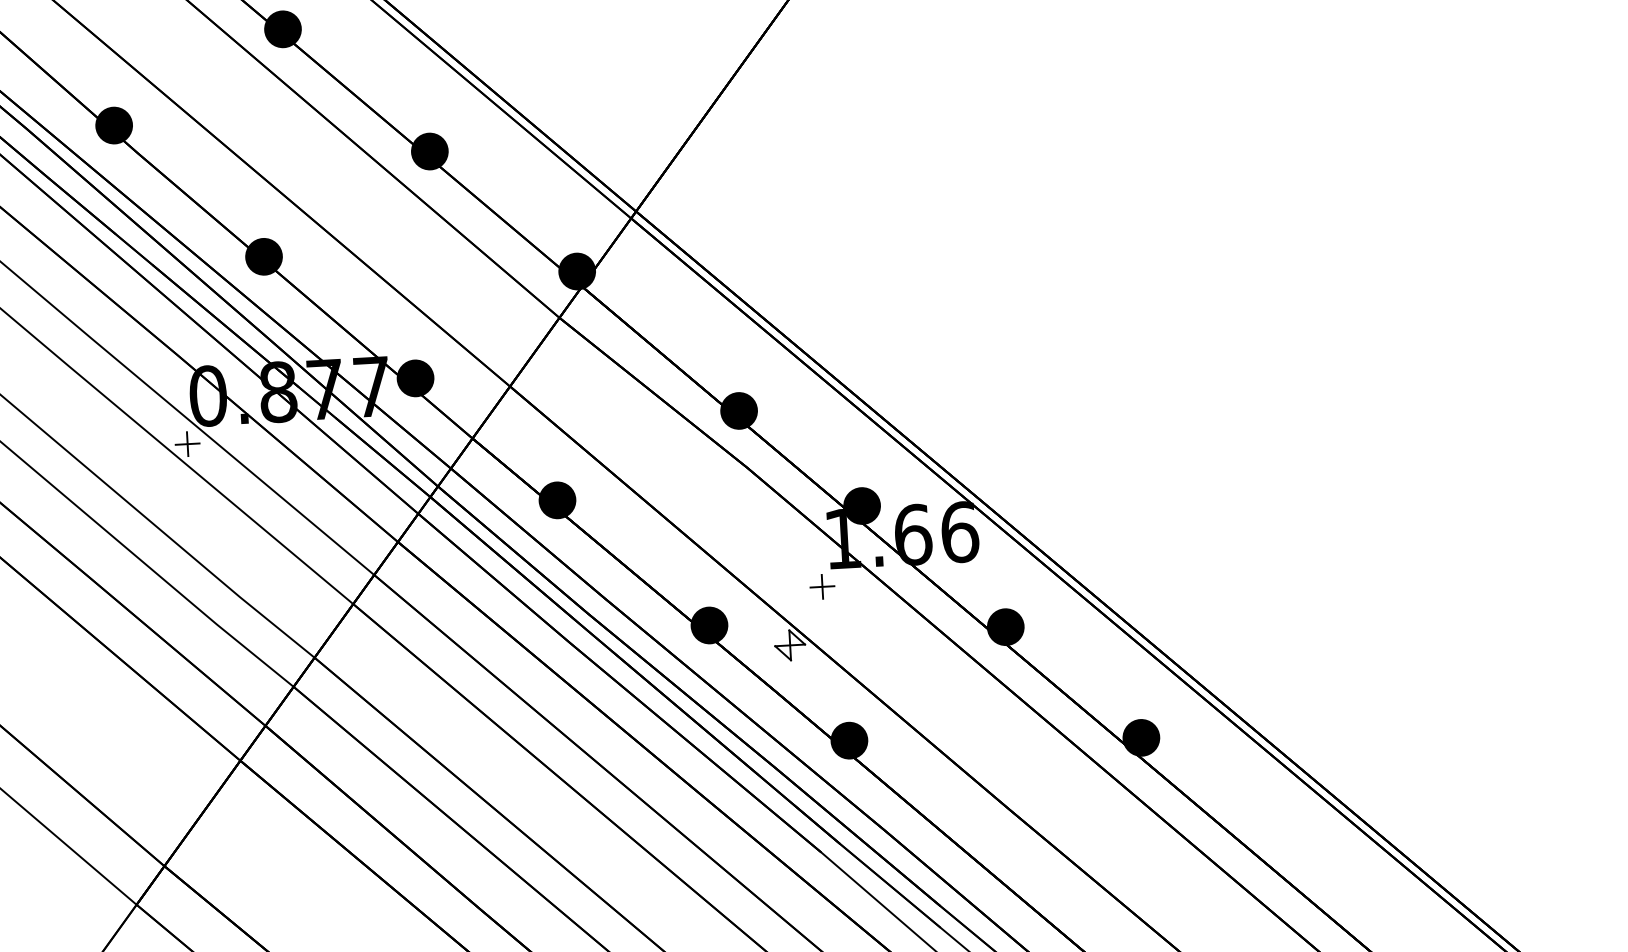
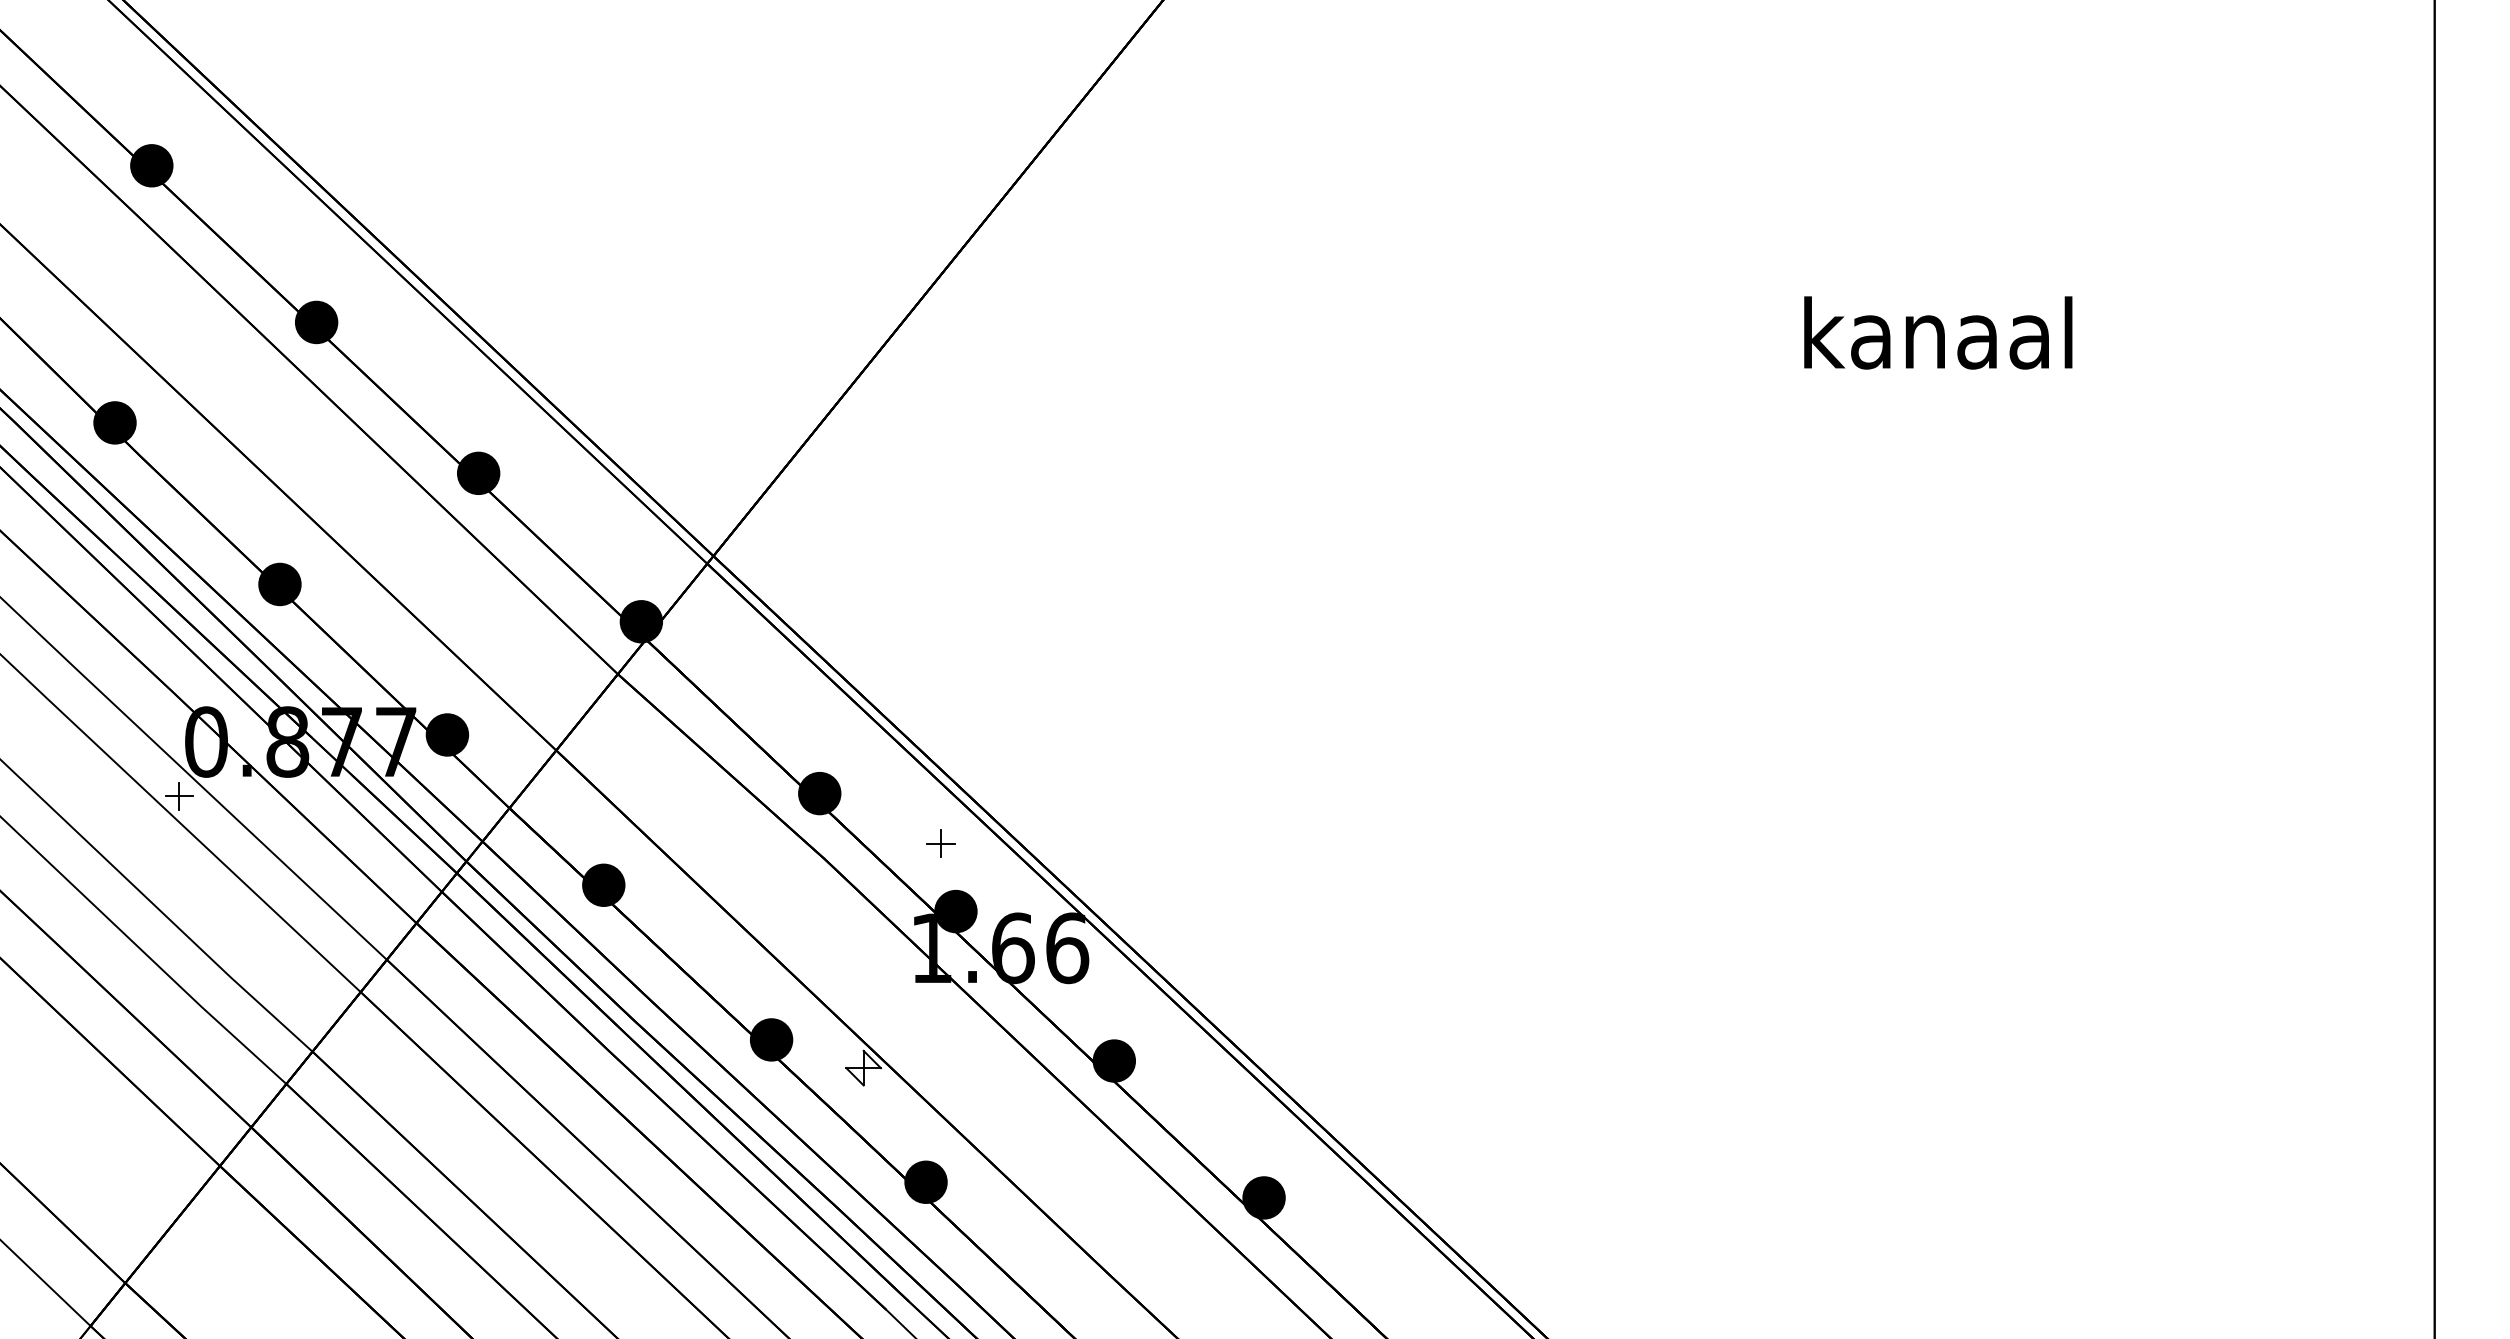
part: (822, 586) -> (940, 843), moved

